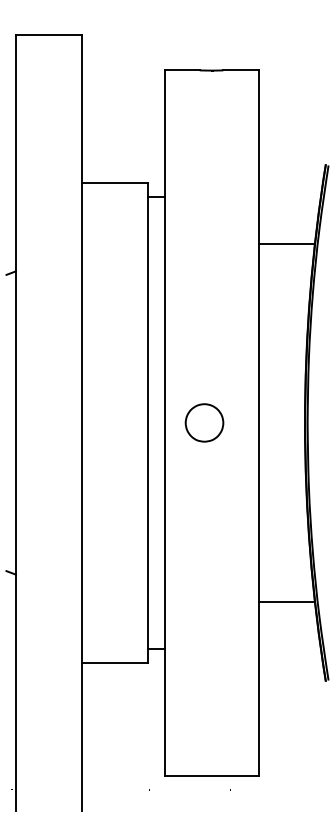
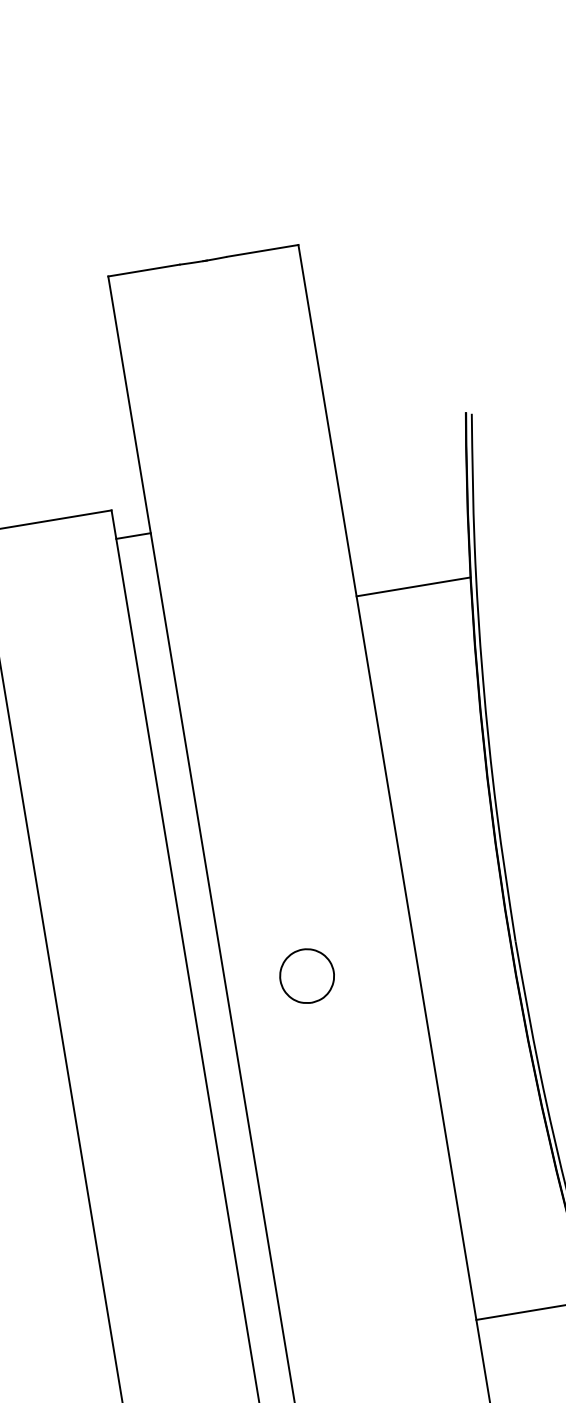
part: (204, 422) -> (306, 975), size x0.7

